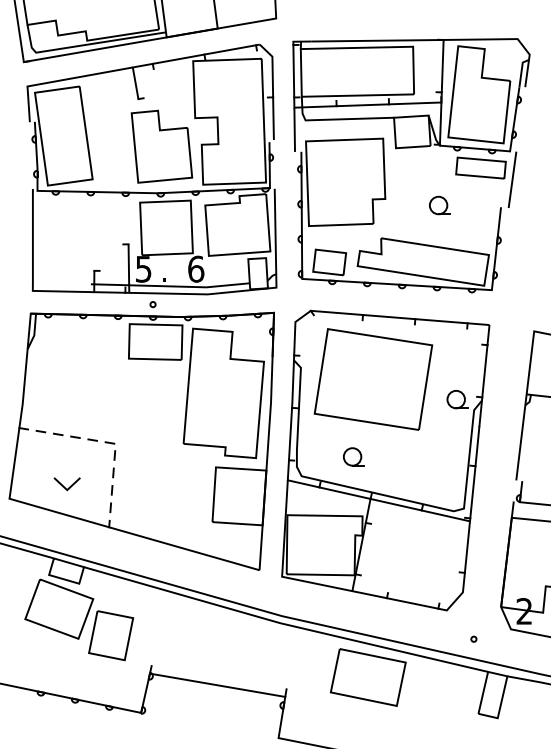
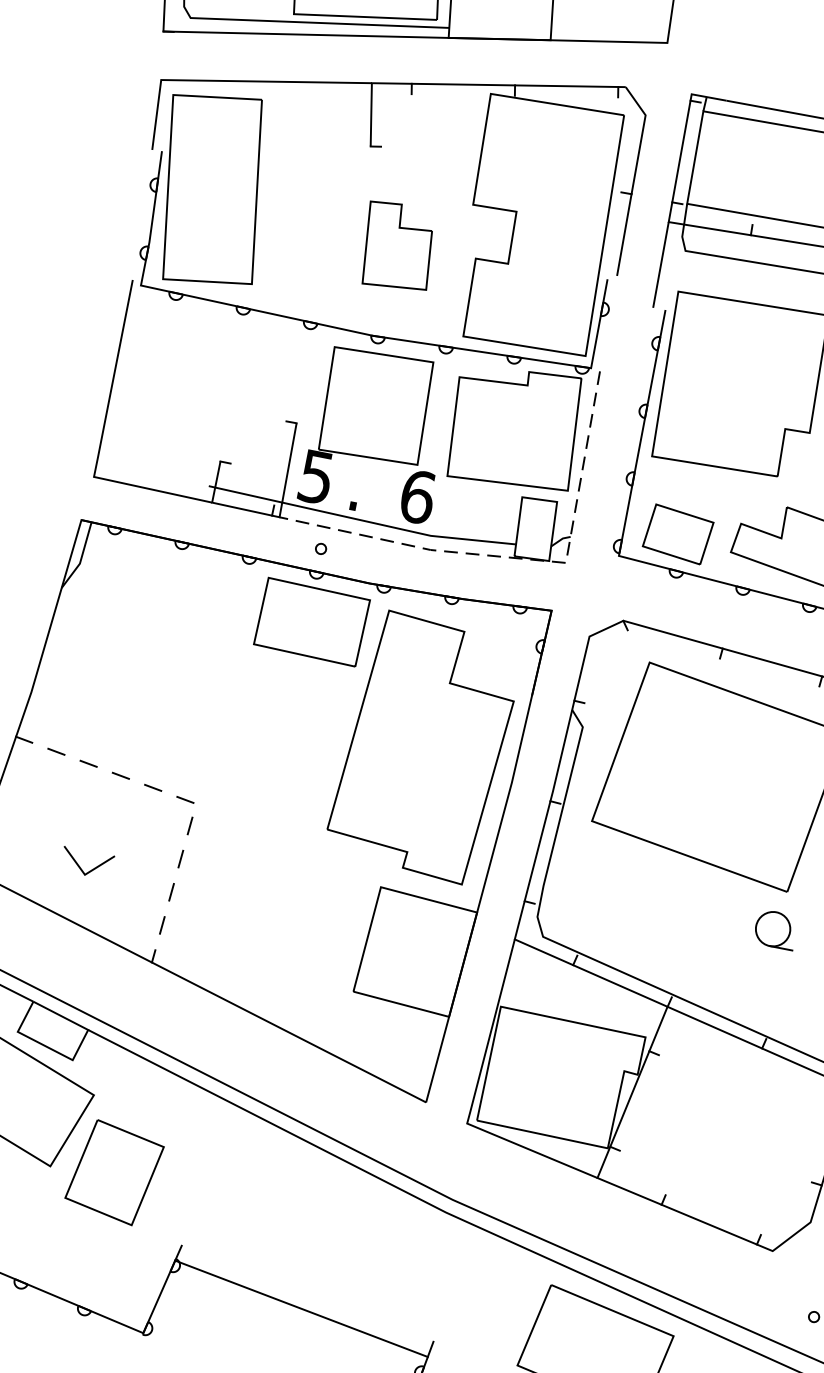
part: (161, 146) -> (397, 246), size x0.6
line: (251, 290) -> (516, 559), solid -> dashed
part: (353, 456) -> (775, 928), moved

